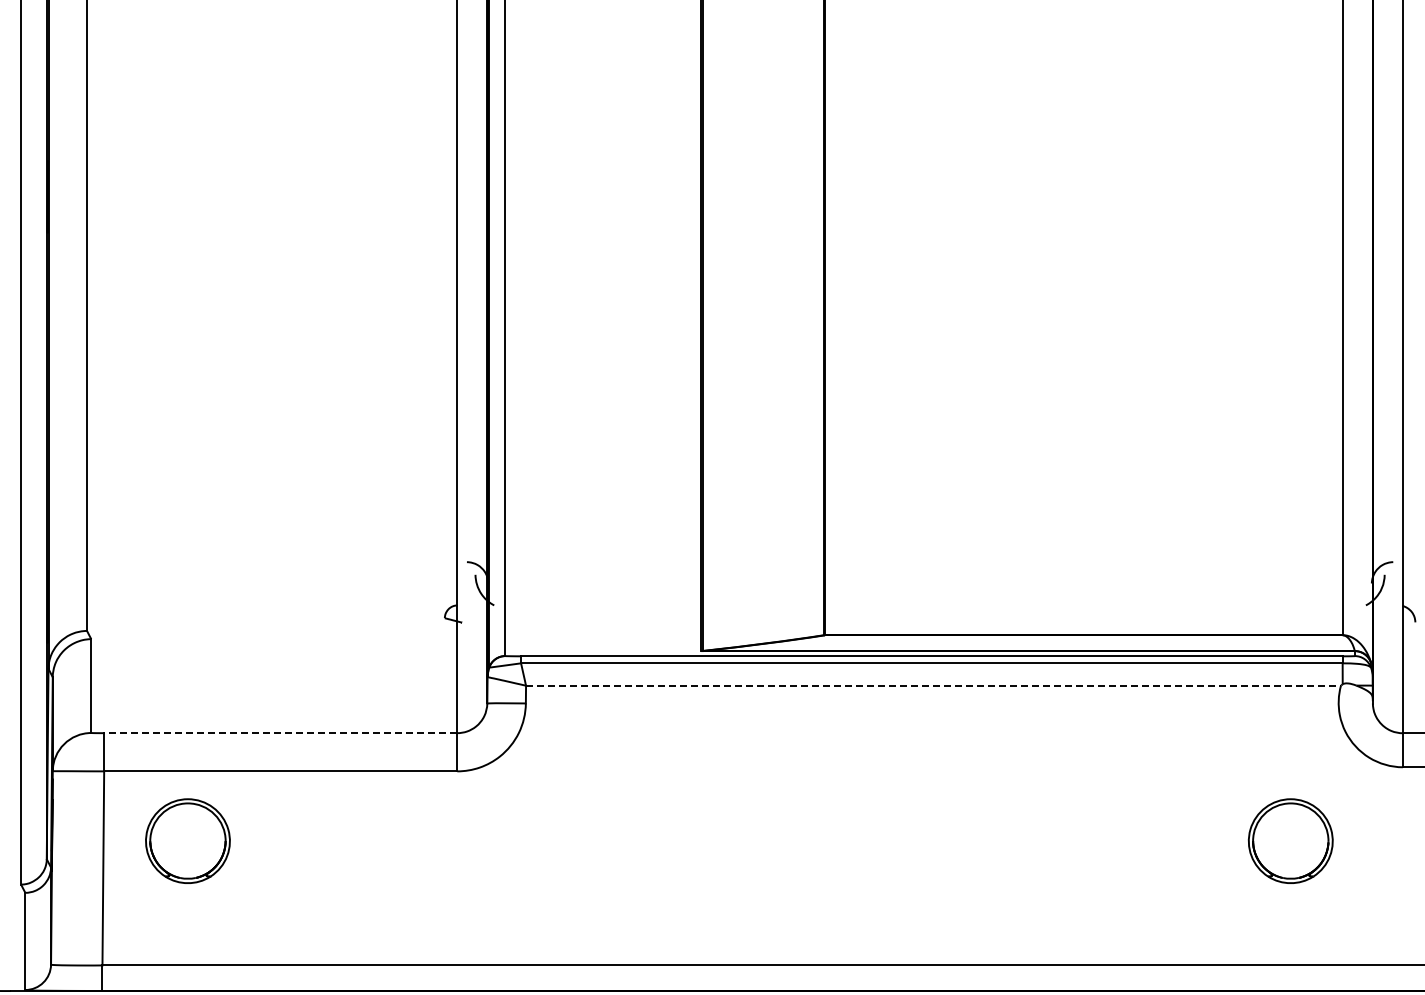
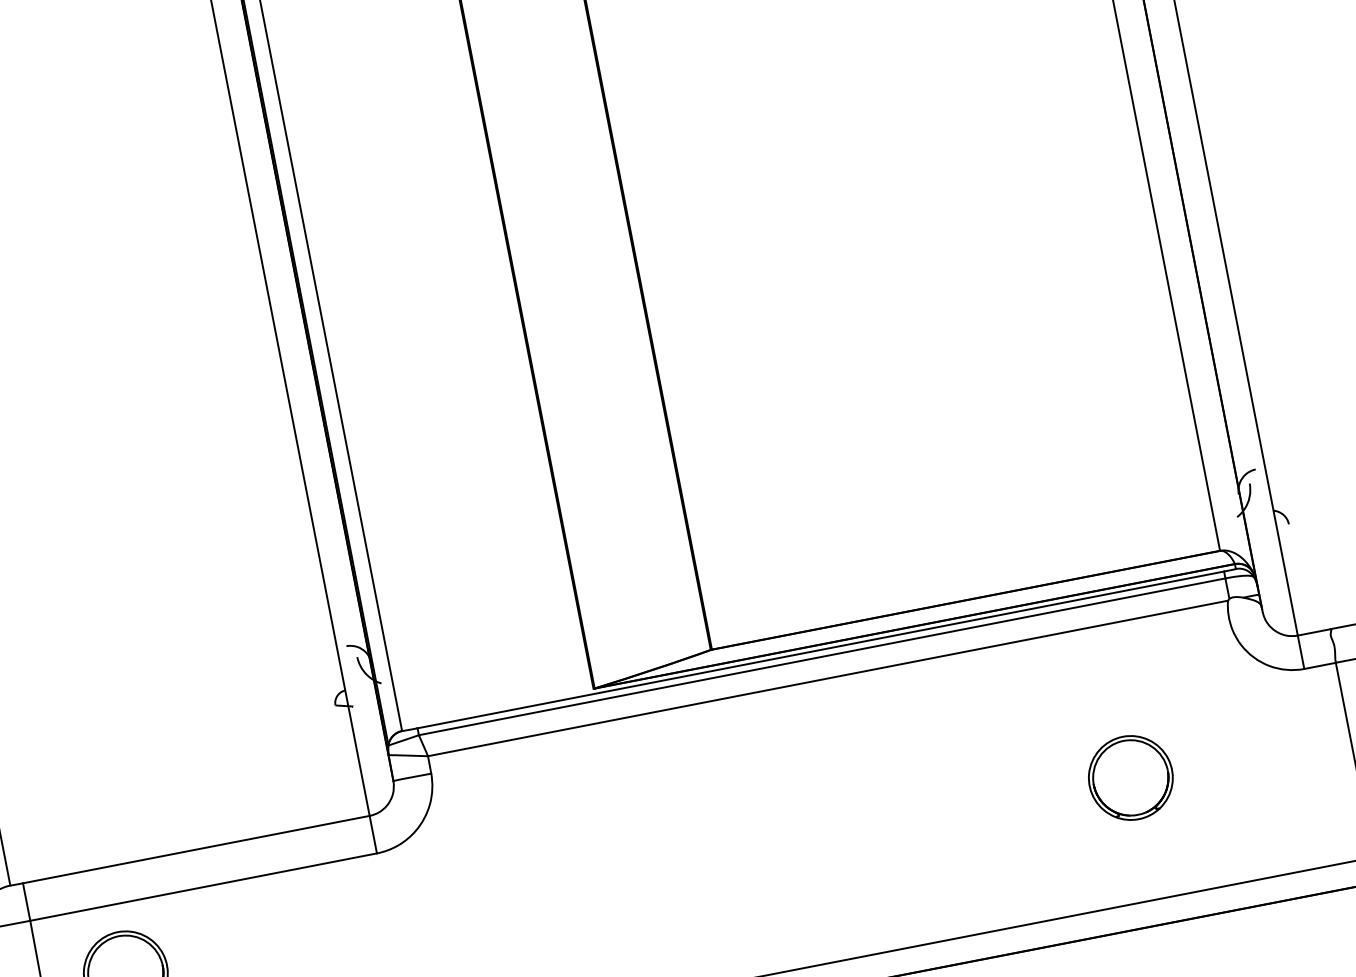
line: (934, 685) -> (828, 678), dashed -> solid
line: (280, 733) -> (196, 849), dashed -> solid
part: (1290, 840) -> (1130, 777), moved

